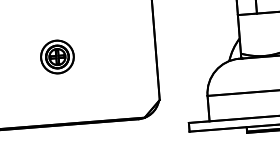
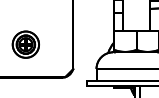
part: (56, 56) -> (25, 44), size x1.67

